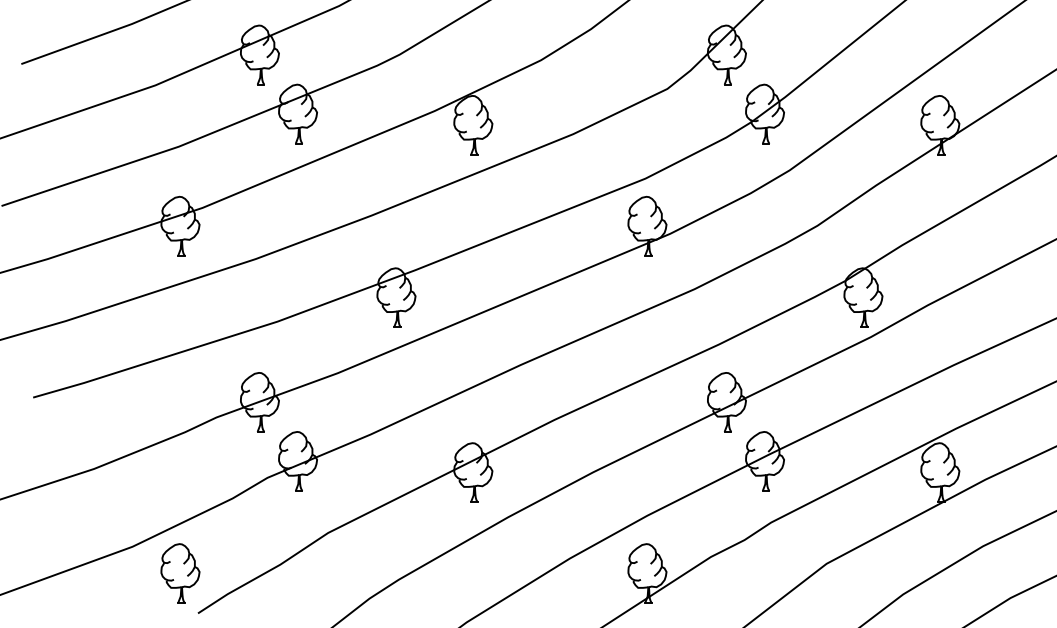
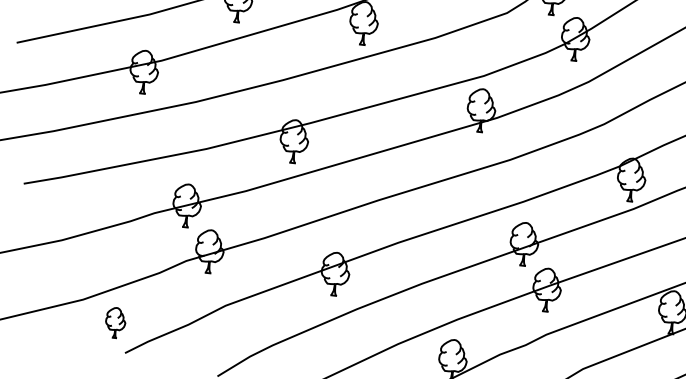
part: (180, 573) -> (115, 322), size x0.7

